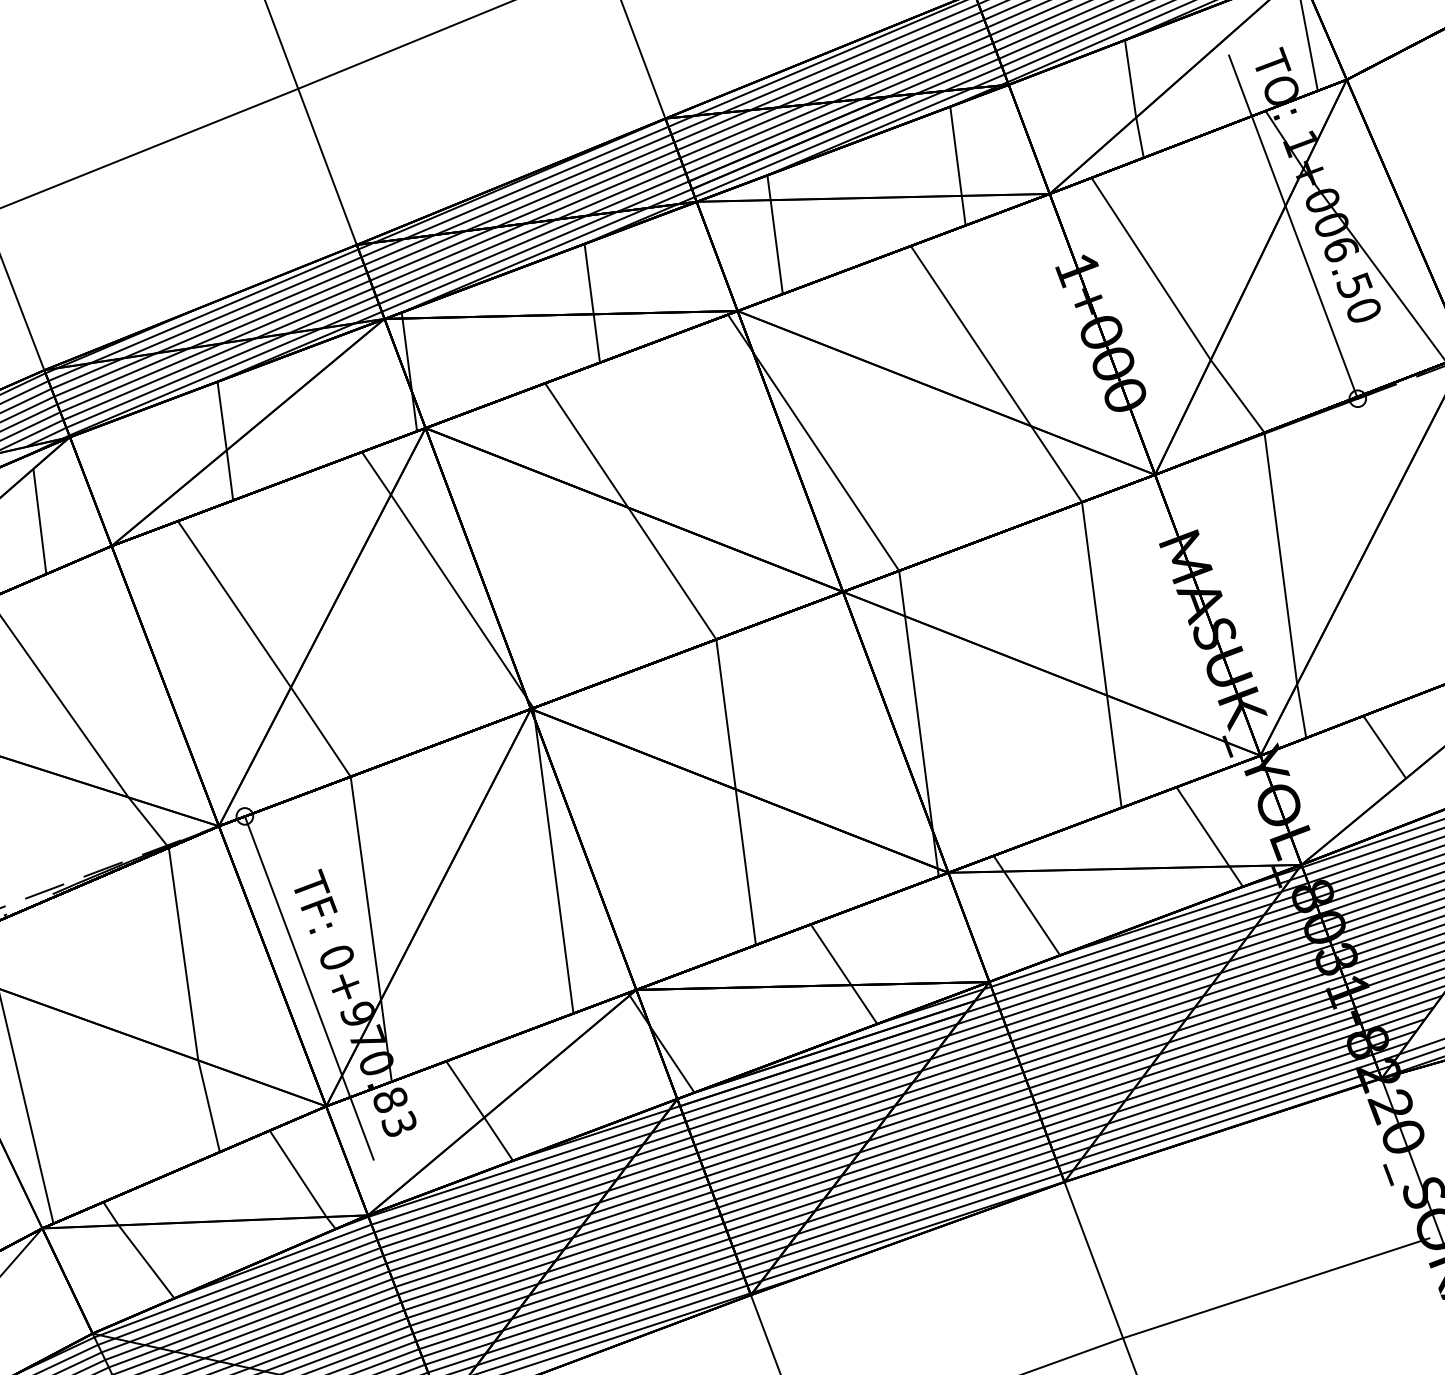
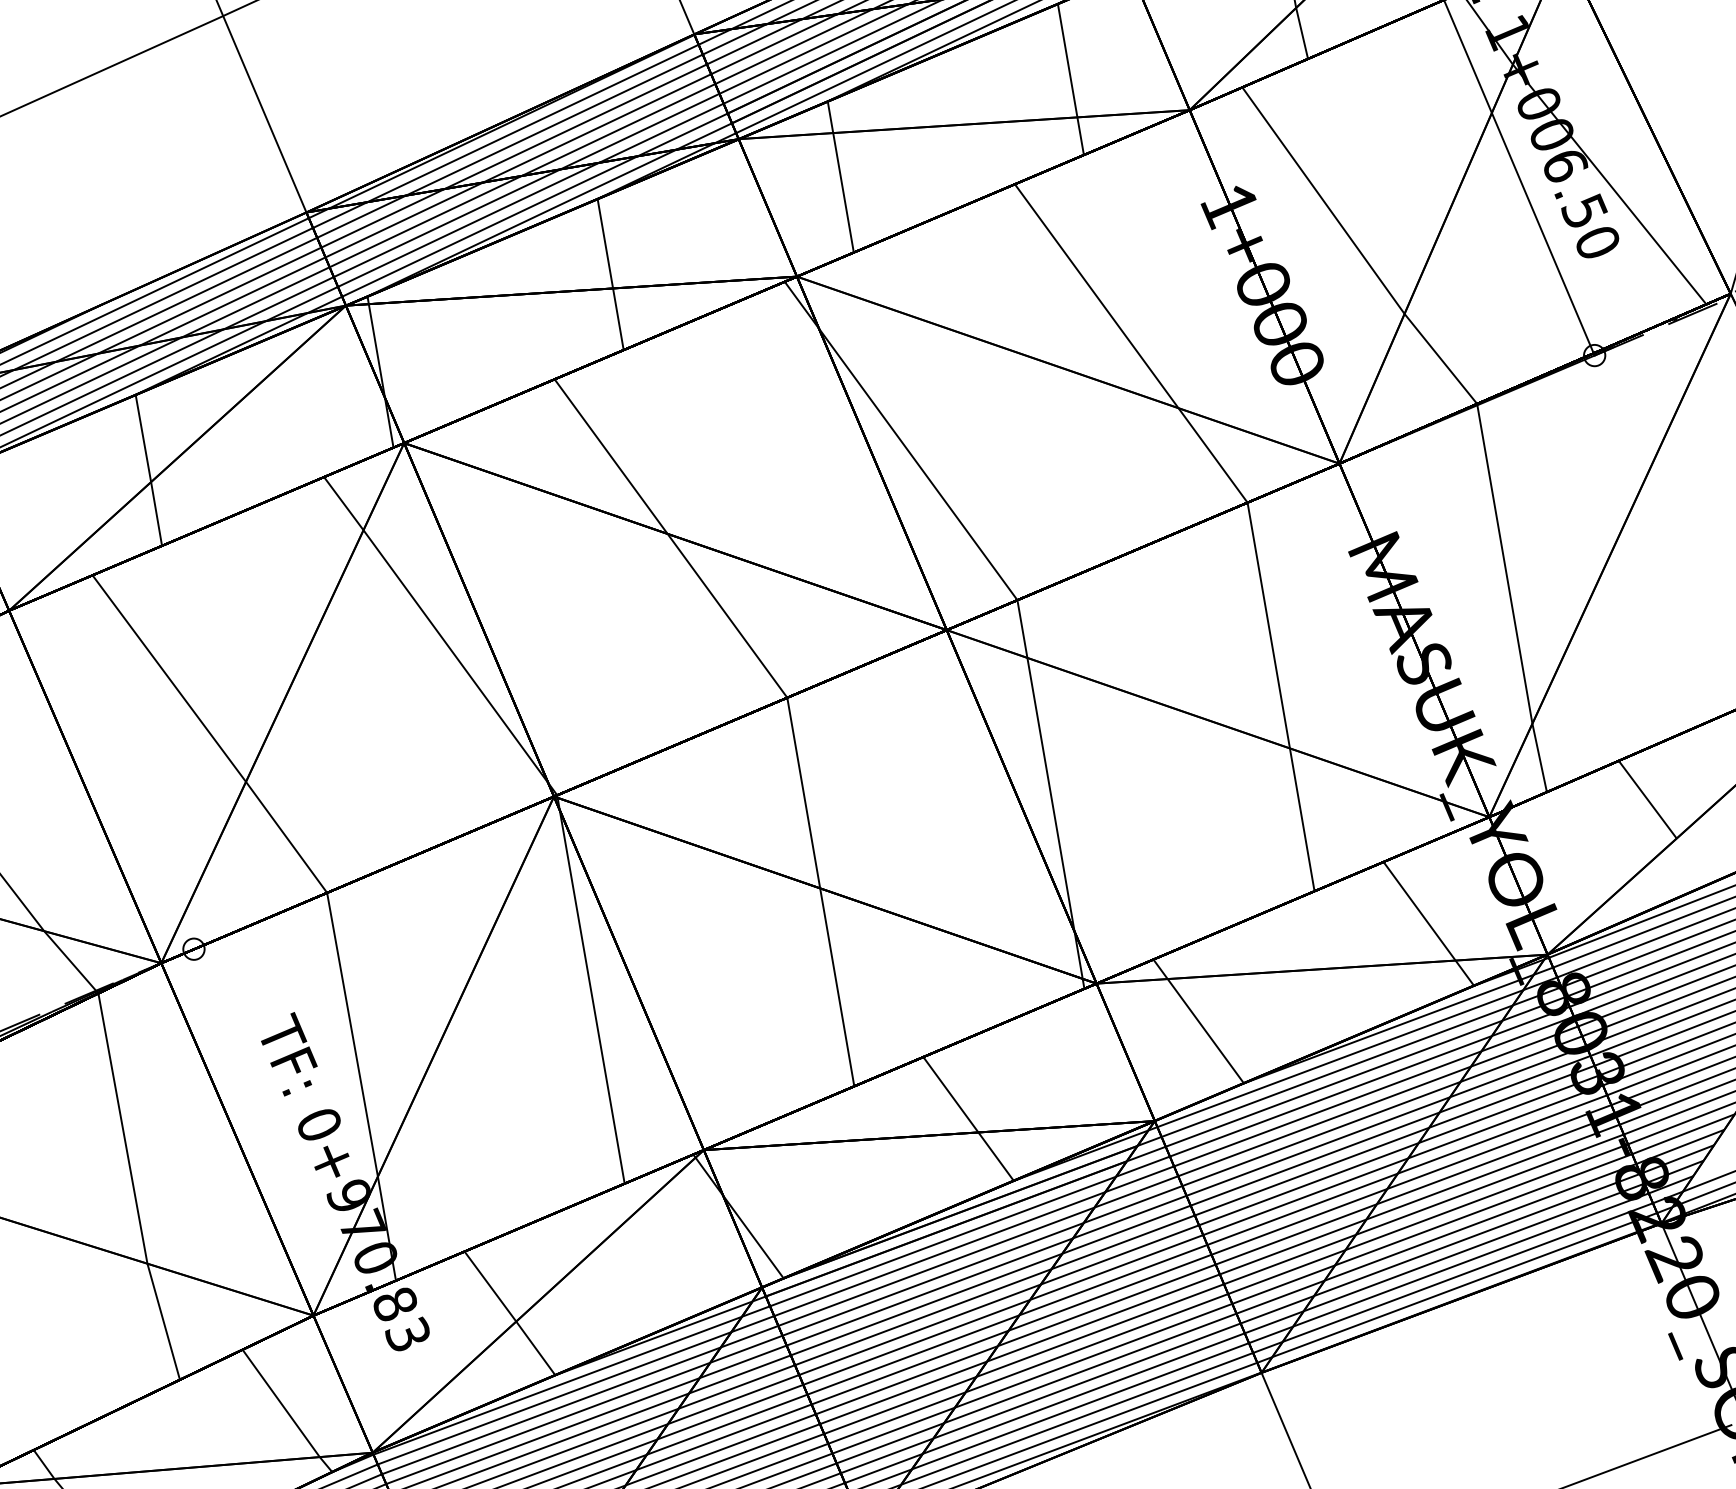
line: (308, 987) -> (284, 1164), removed

